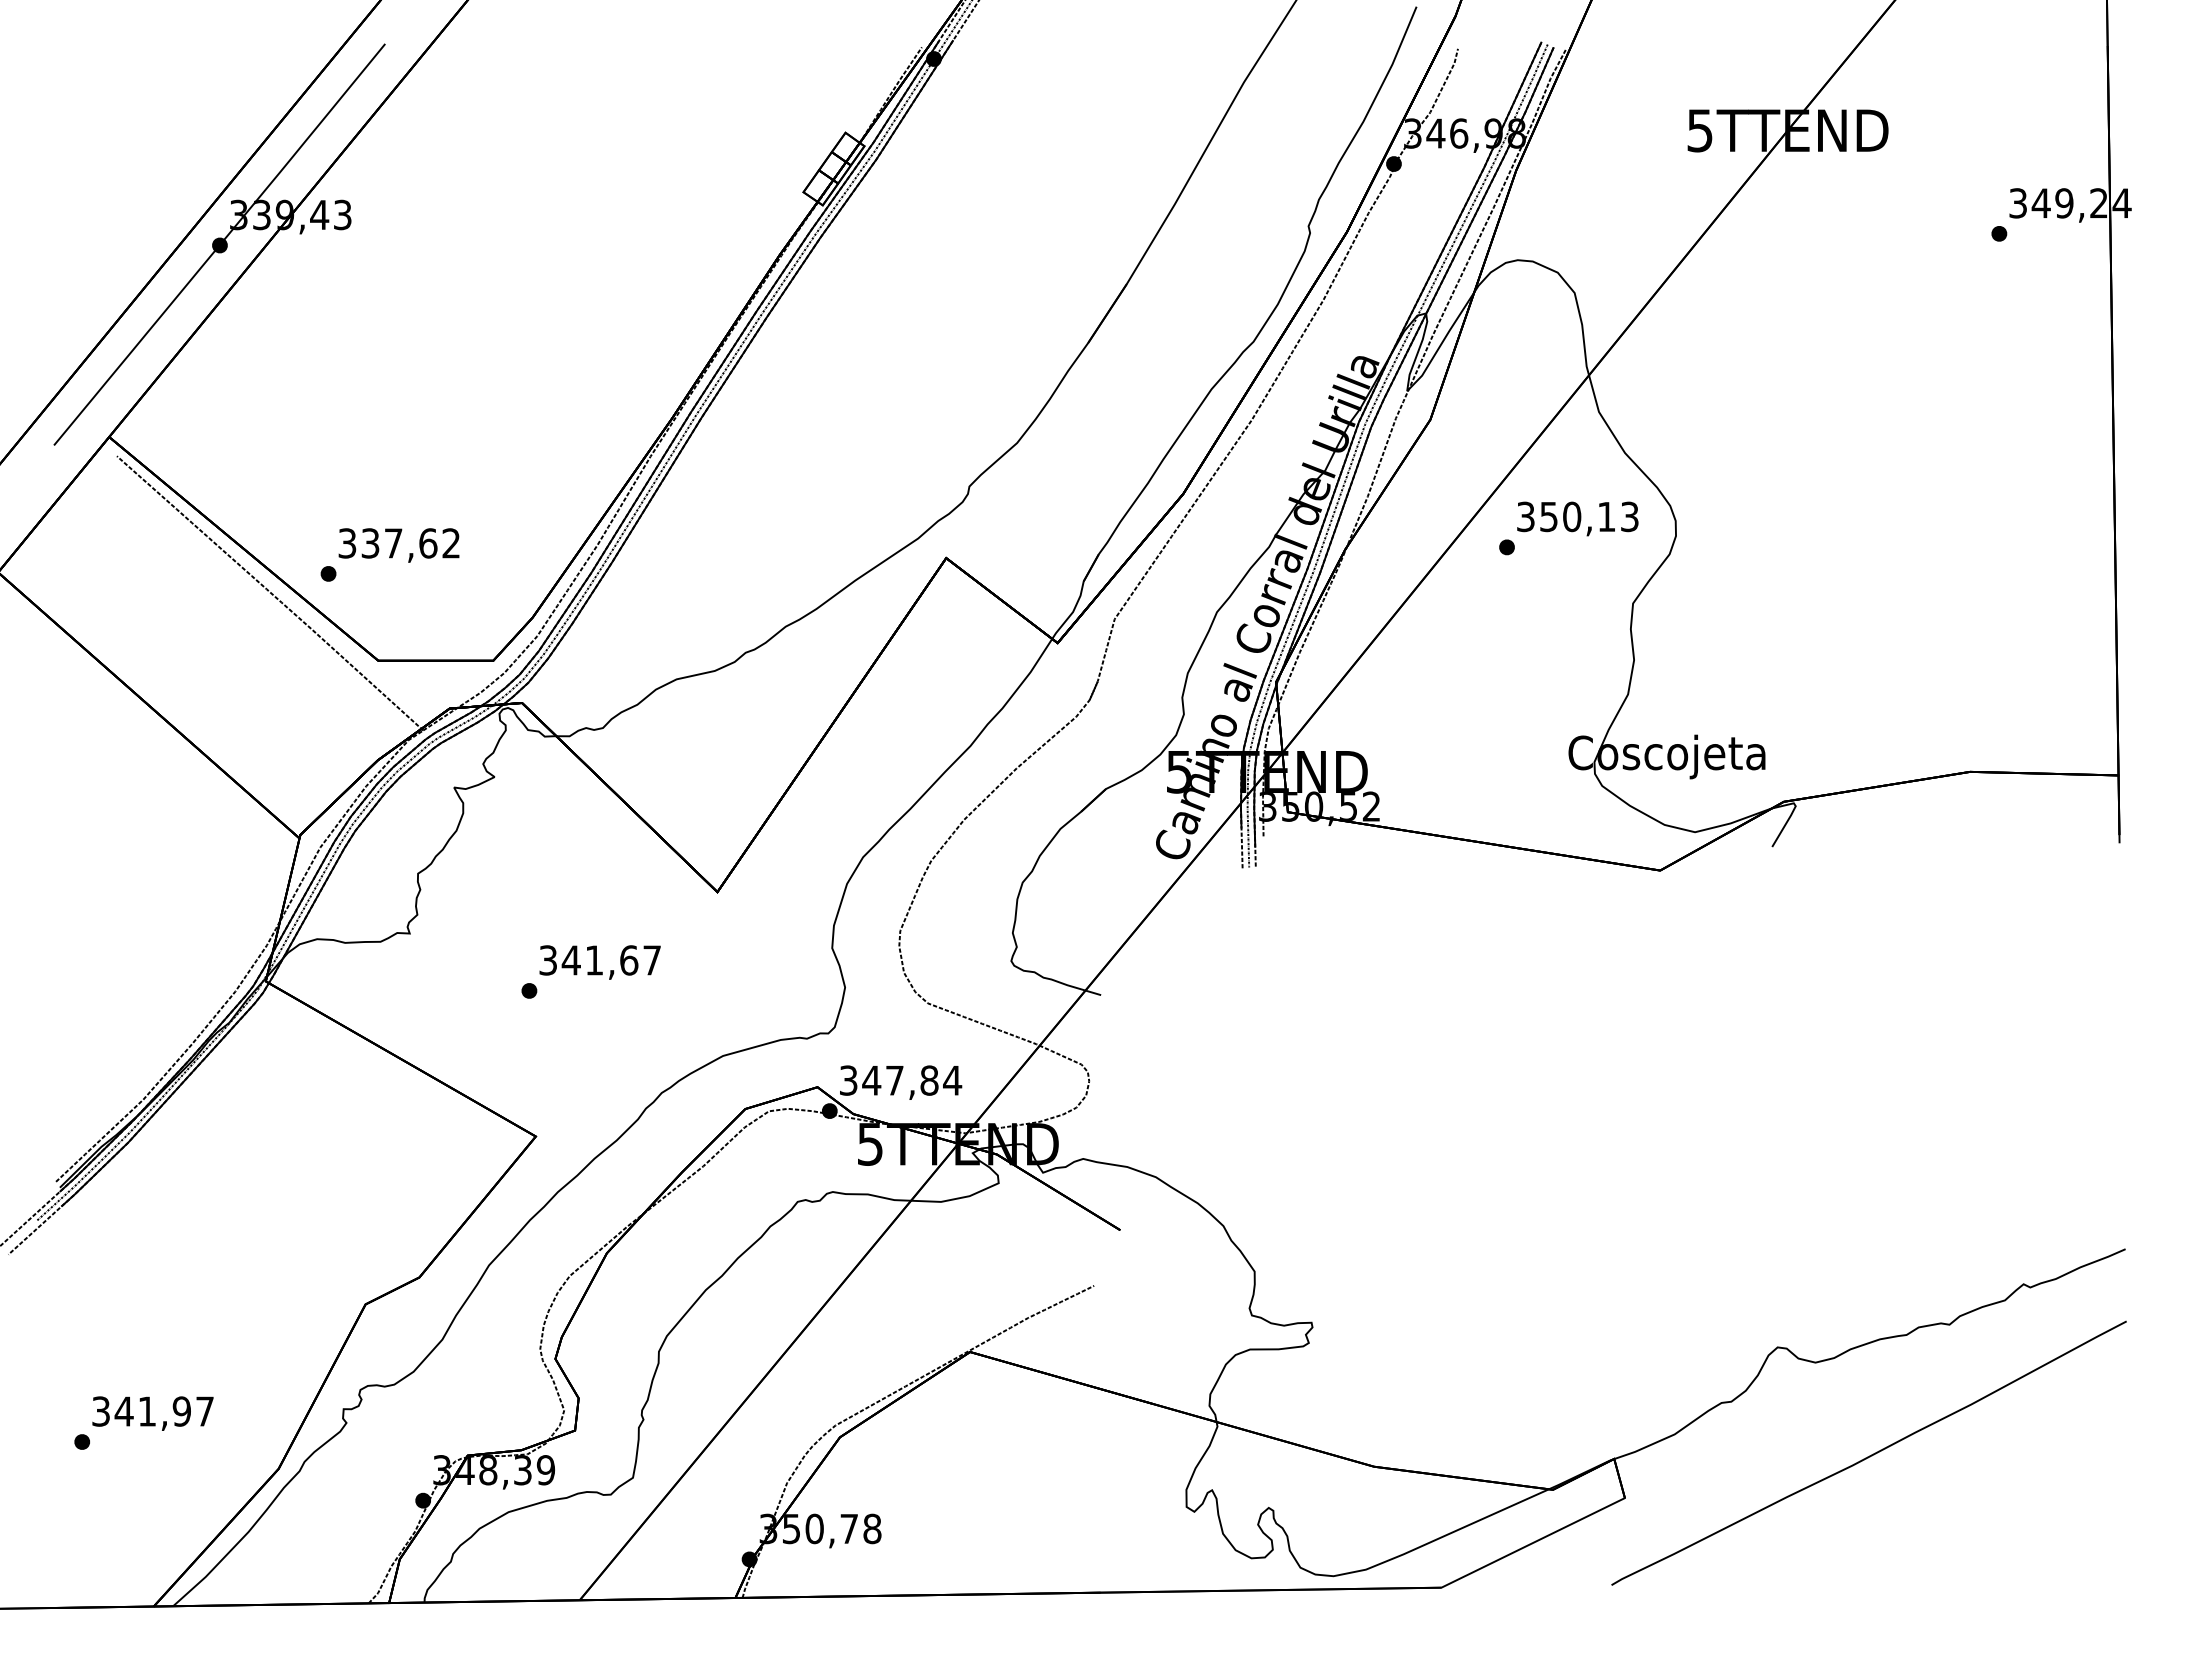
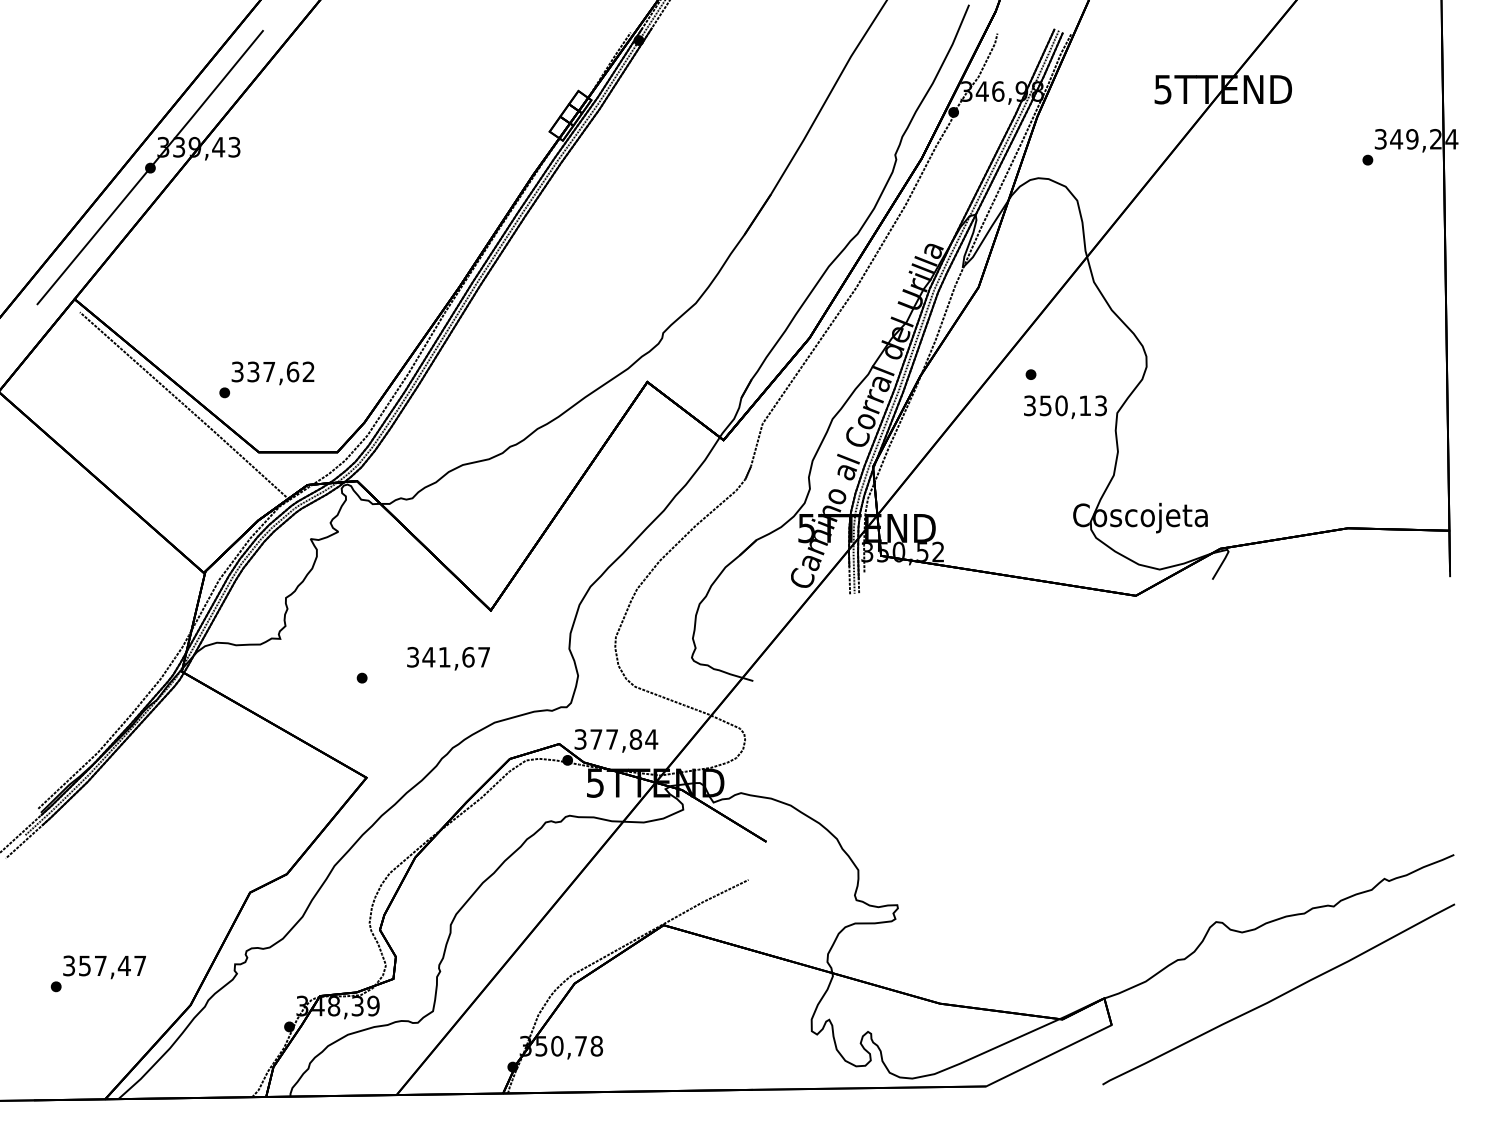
text: (1577, 519) -> (1065, 407), moved
text: (600, 962) -> (448, 658), moved
text: (870, 1080) -> (595, 739), 347,84 -> 377,84
text: (152, 1410) -> (104, 965), 341,97 -> 357,47

